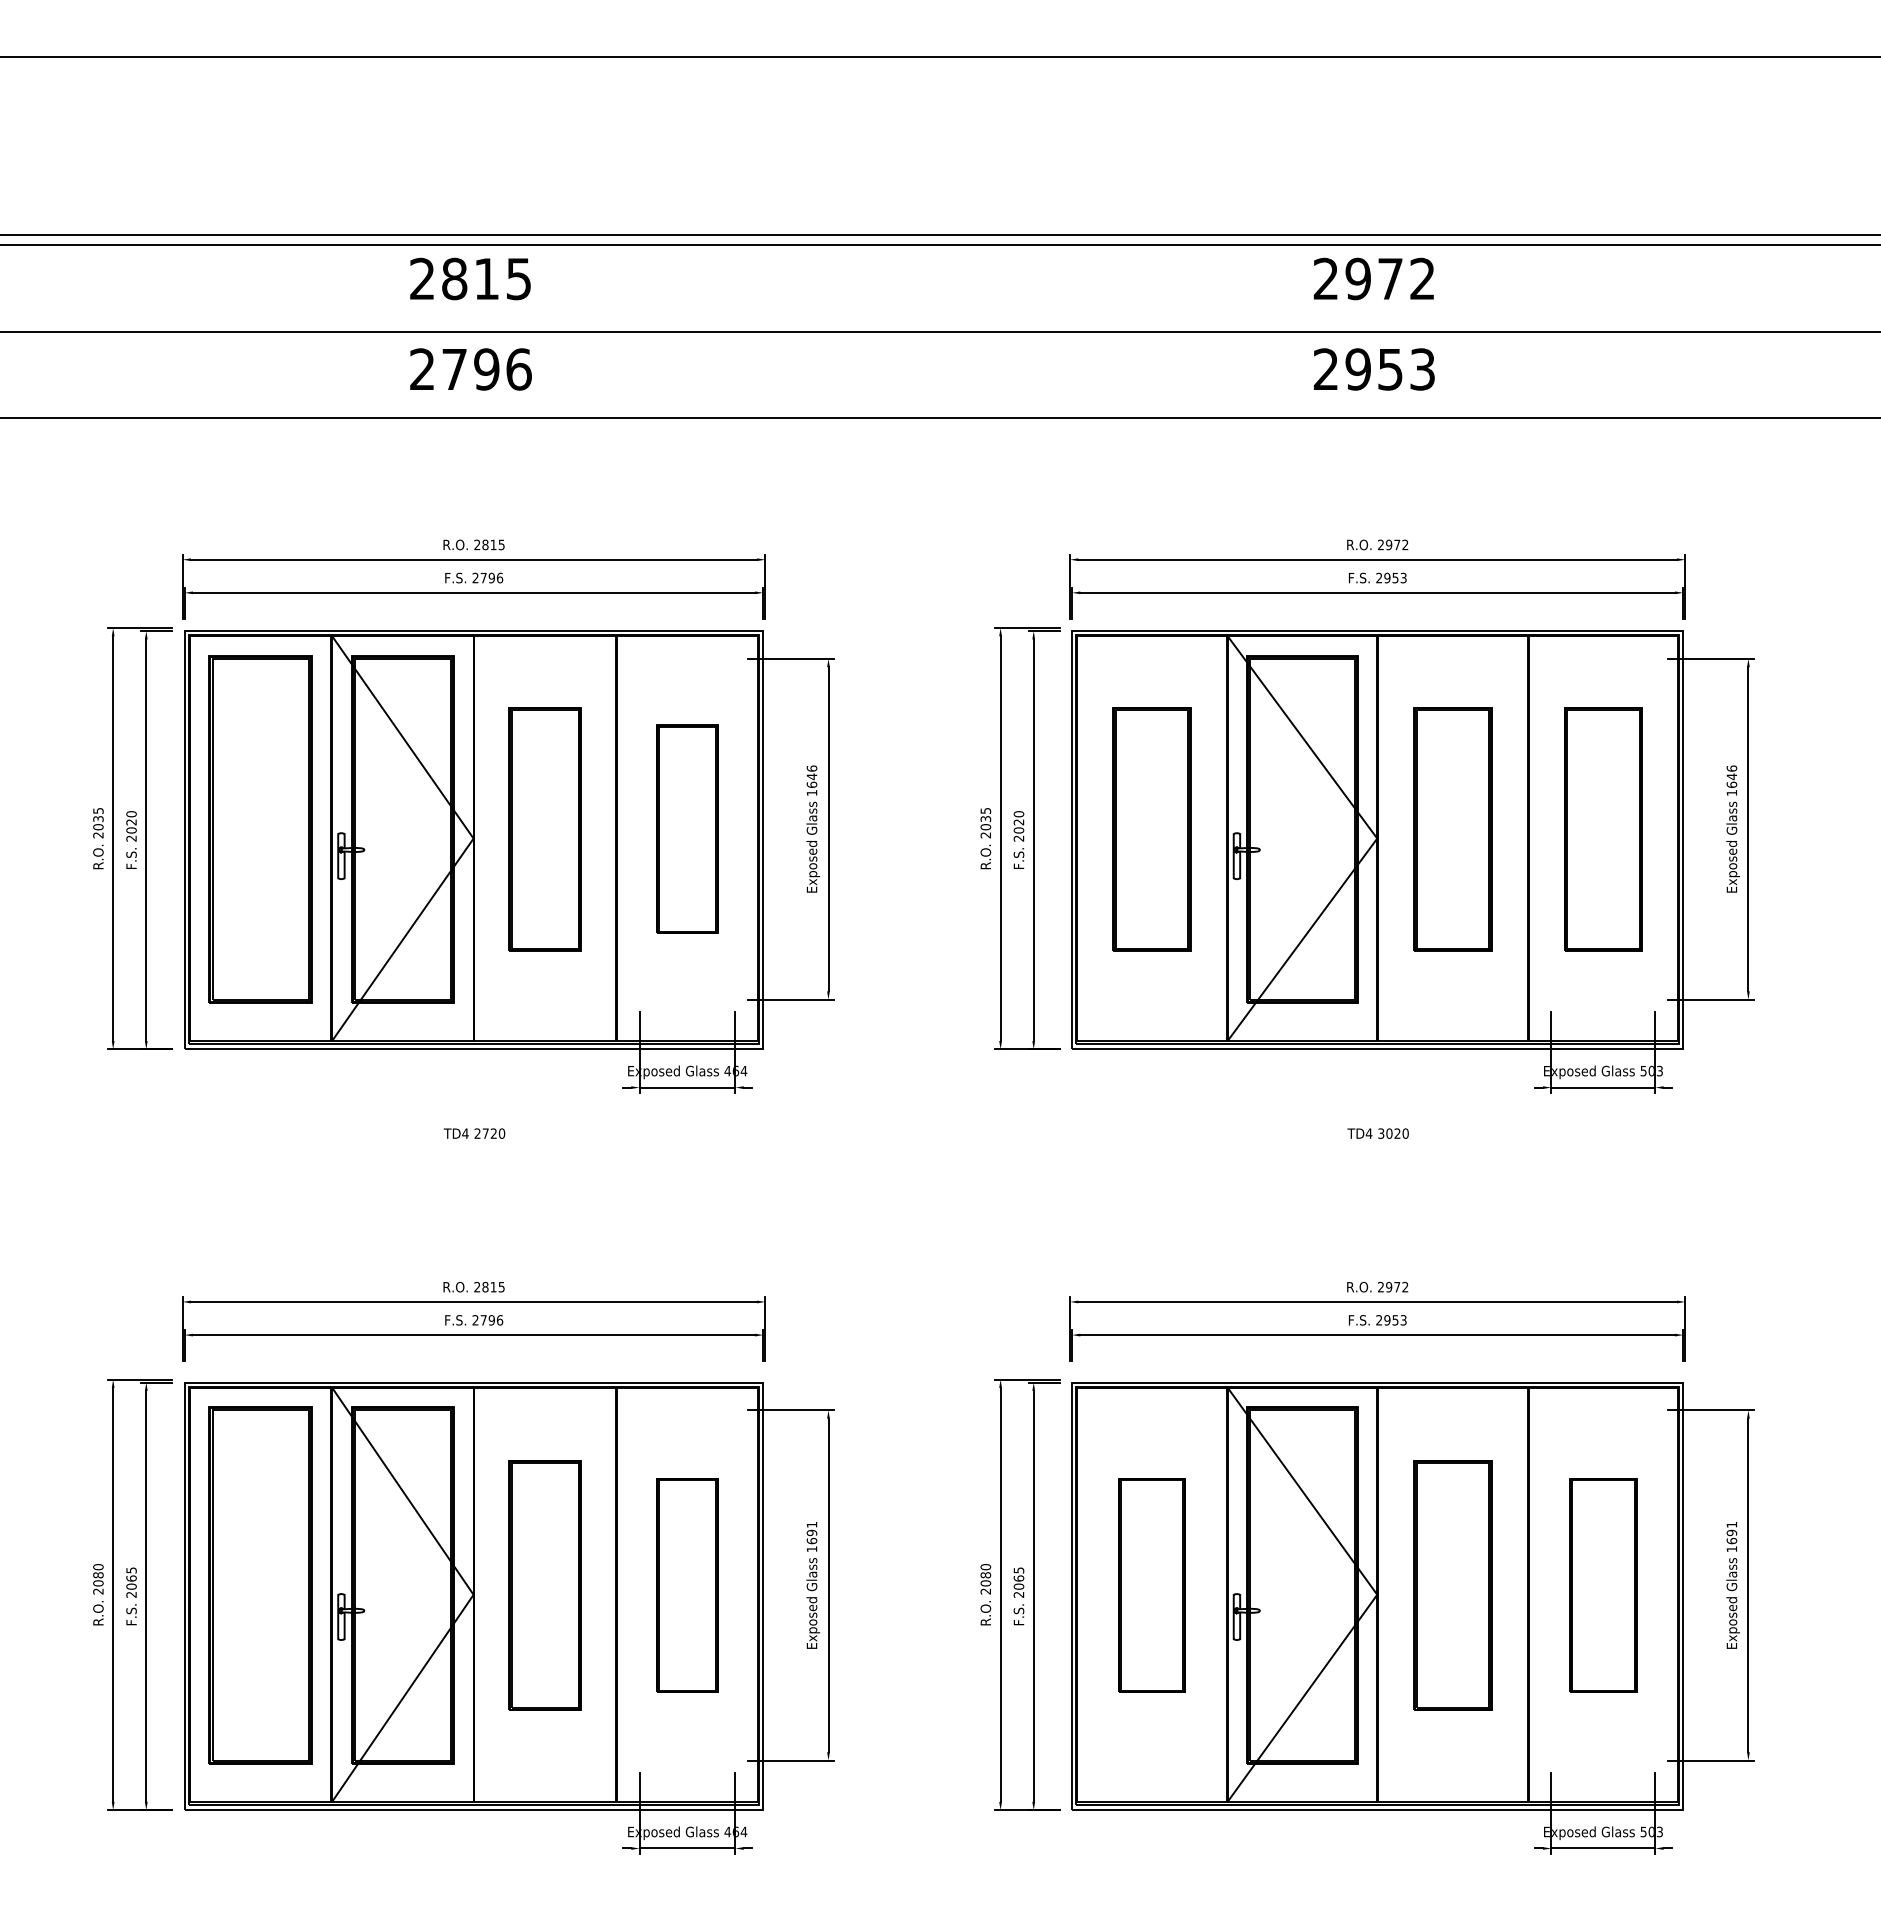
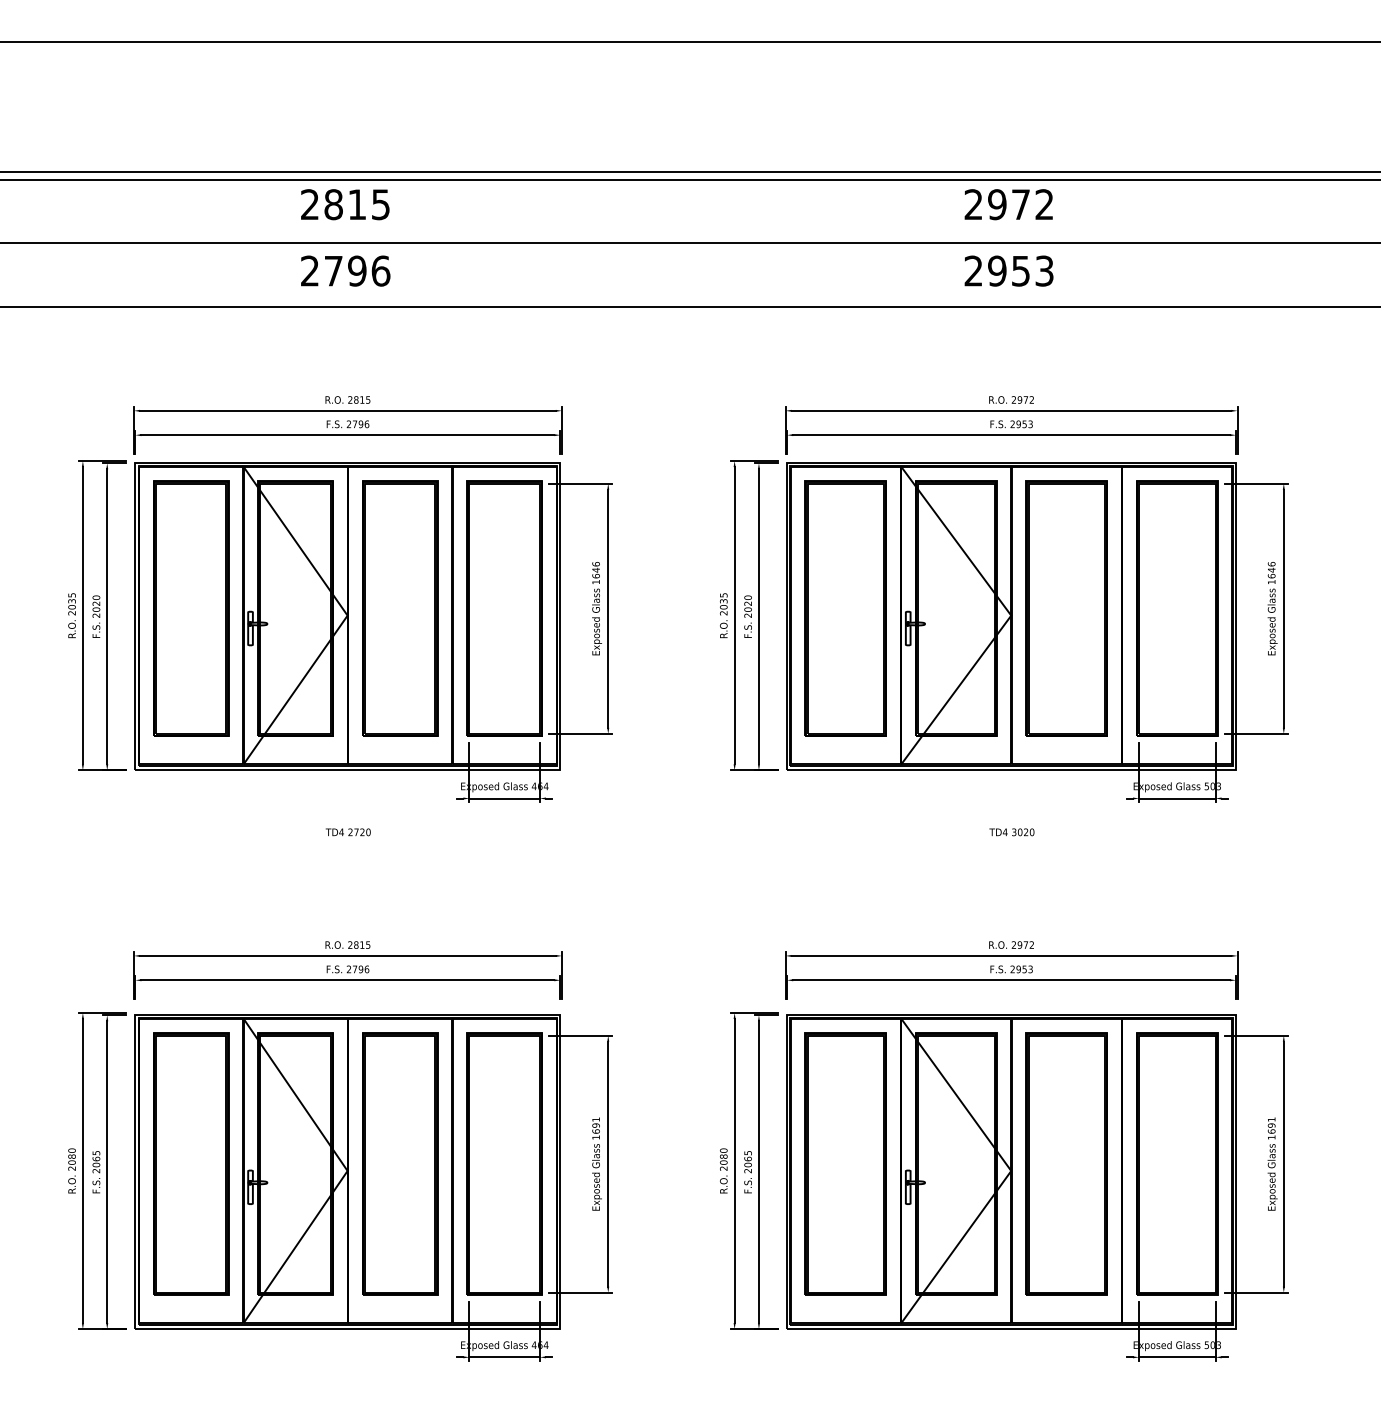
part: (544, 829) -> (399, 608), size x1.43
part: (687, 829) -> (504, 608), size x1.67
part: (1151, 829) -> (845, 608), size x1.43
part: (1452, 829) -> (1066, 608), size x1.43
part: (1603, 829) -> (1177, 608), size x1.43
part: (544, 1585) -> (399, 1164), size x1.43
part: (687, 1585) -> (504, 1164), size x1.67
part: (1151, 1585) -> (845, 1164), size x1.67
part: (1452, 1585) -> (1066, 1164), size x1.43
part: (1603, 1585) -> (1177, 1164), size x1.67

